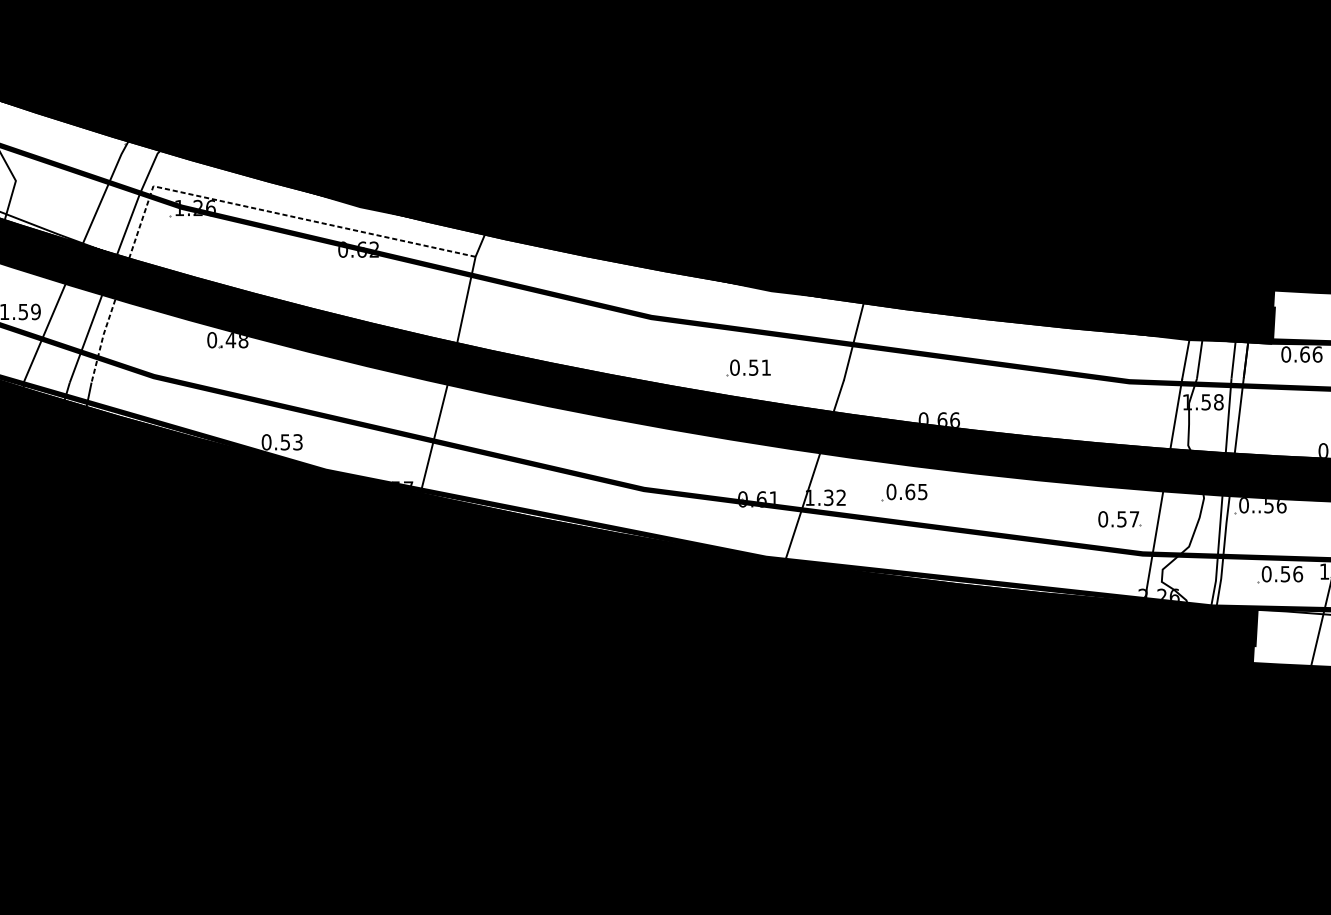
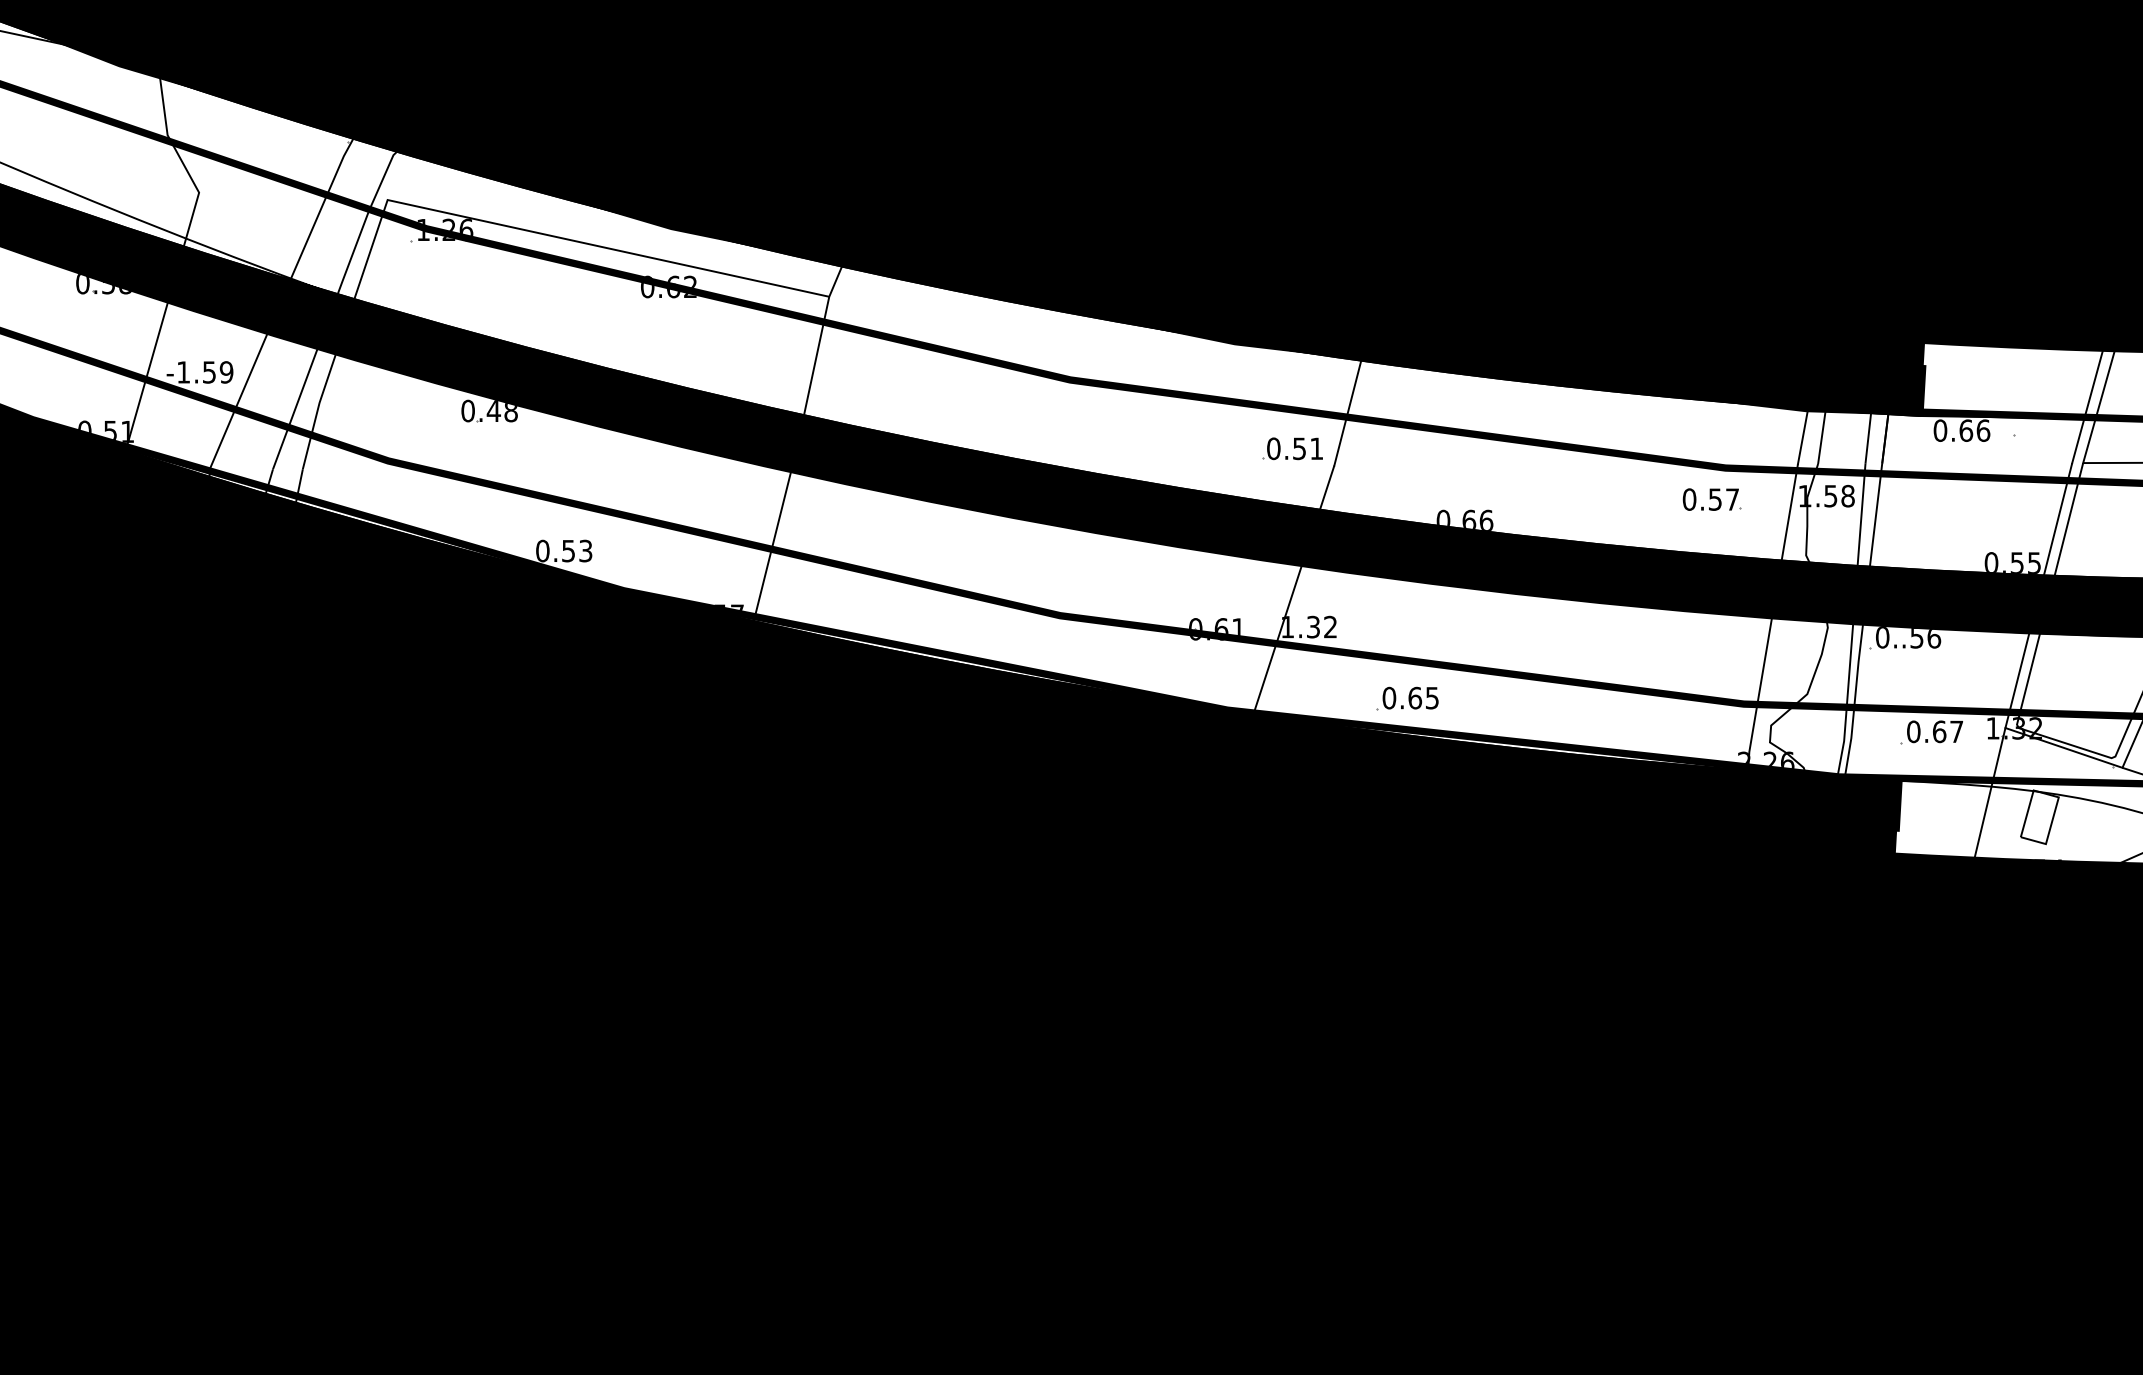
line: (213, 198) -> (469, 217), dashed -> solid
part: (748, 367) -> (1292, 448), moved
part: (904, 492) -> (1407, 698), moved
part: (1119, 519) -> (1711, 499), moved
text: (1292, 573) -> (1948, 731), 0.56 -> 0.67

